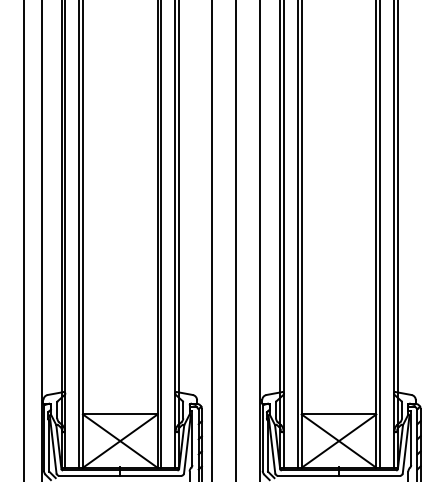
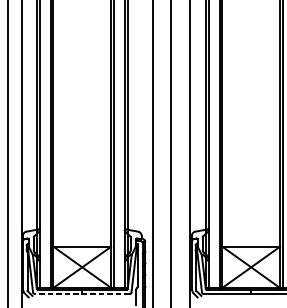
line: (119, 475) -> (81, 293), solid -> dashed

